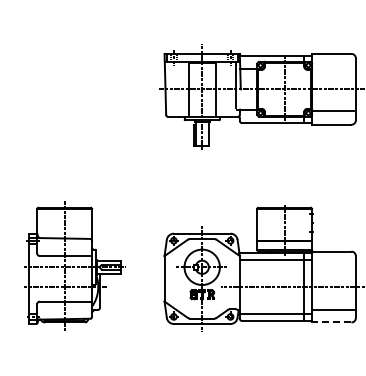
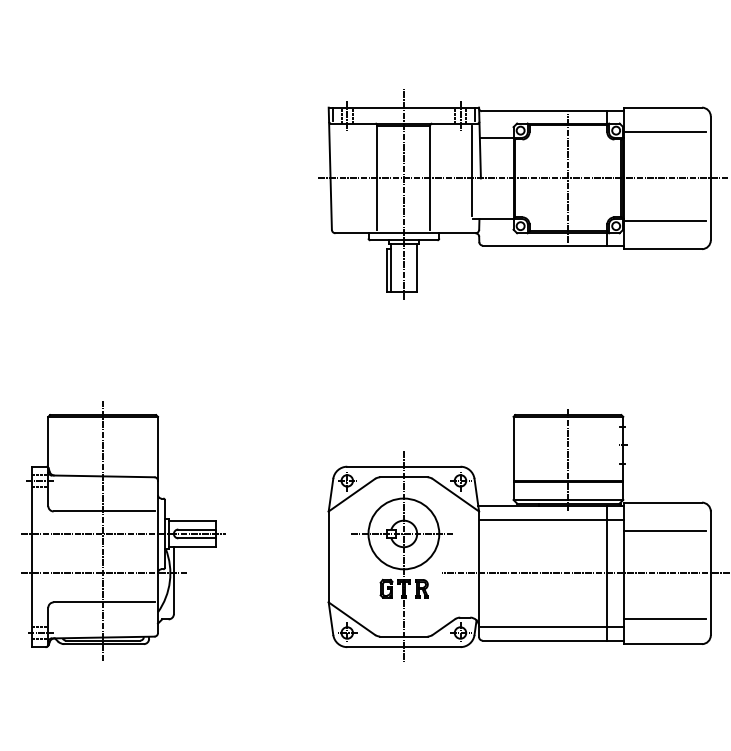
line: (332, 66) -> (664, 132), added
part: (74, 265) -> (122, 530), moved
line: (332, 265) -> (664, 530), added
line: (331, 322) -> (662, 644), dashed -> solid

